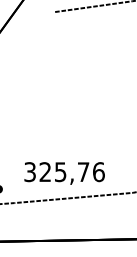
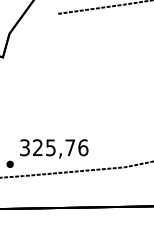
text: (64, 172) -> (54, 148), moved

